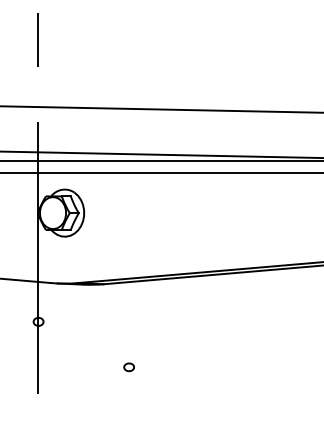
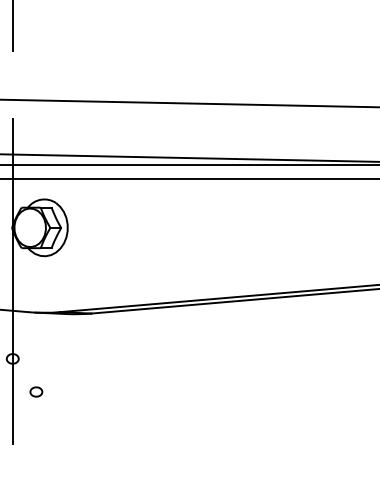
part: (128, 367) -> (35, 392), moved

